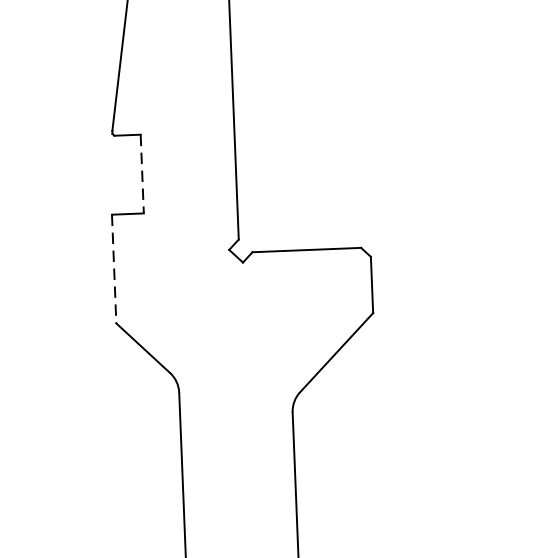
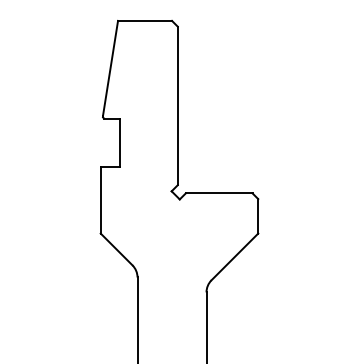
line: (142, 175) -> (120, 143), dashed -> solid
line: (113, 269) -> (100, 200), dashed -> solid

